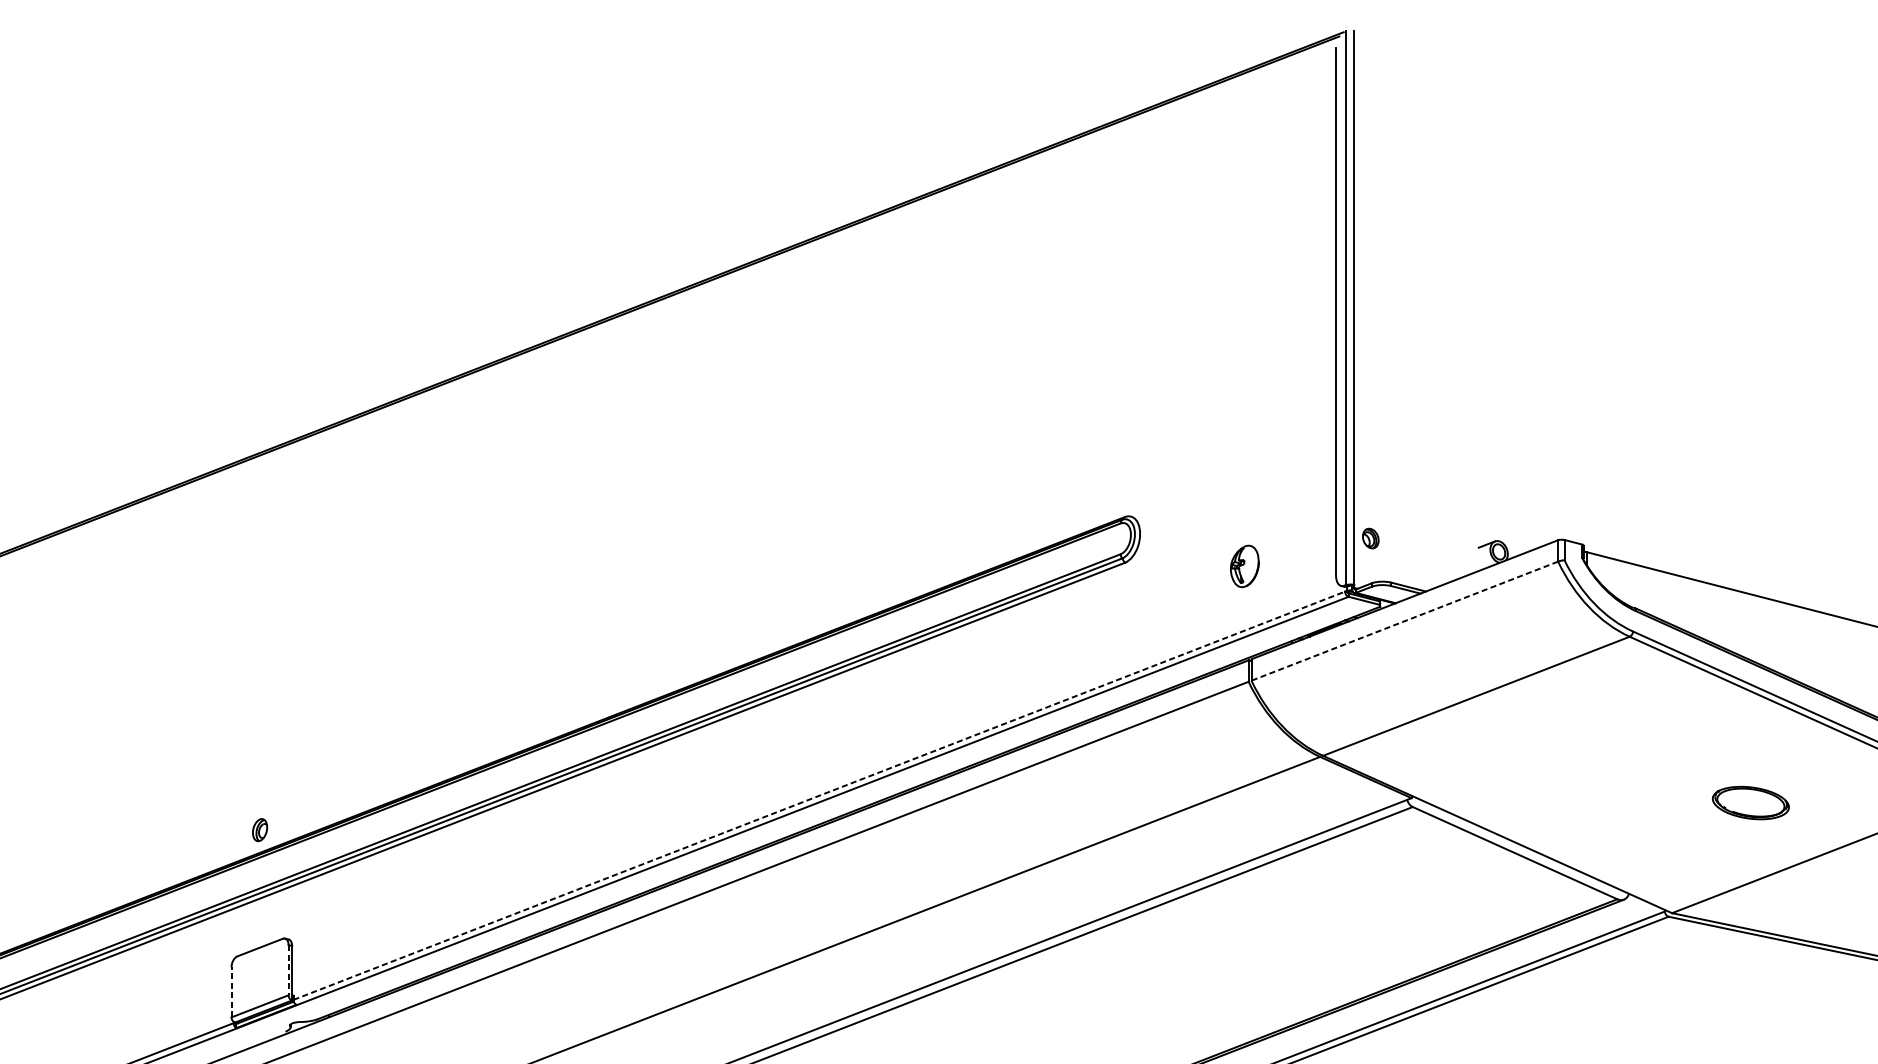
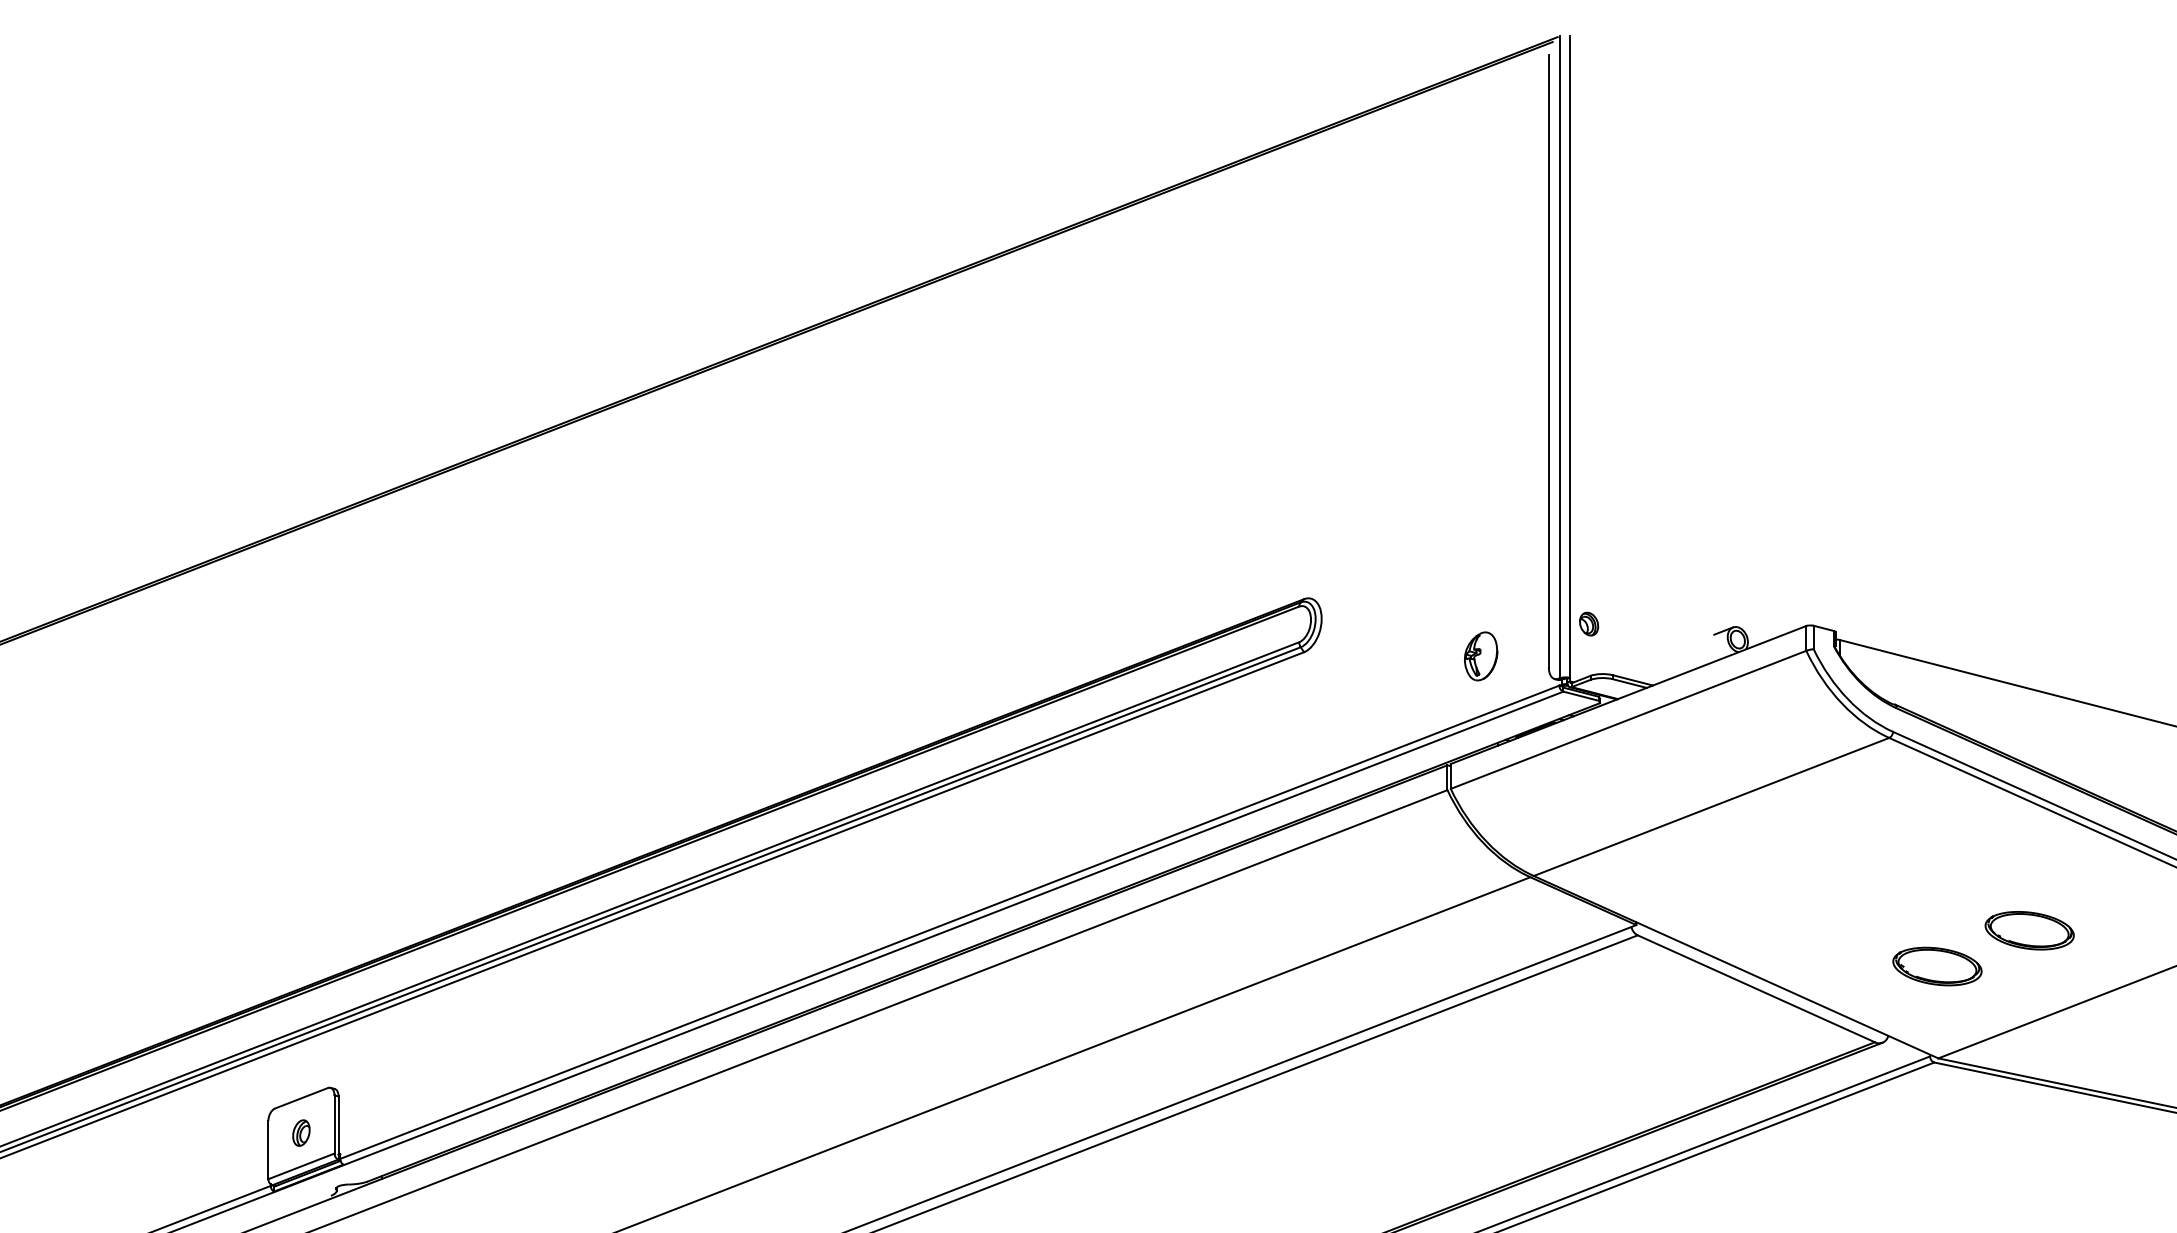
part: (1245, 566) -> (1481, 656), moved
line: (1404, 620) -> (1628, 719), dashed -> solid
line: (819, 795) -> (949, 922), dashed -> solid
part: (260, 829) -> (301, 1132), moved
part: (1671, 833) -> (1937, 966), added
line: (288, 970) -> (334, 1124), dashed -> solid
line: (231, 991) -> (268, 1149), dashed -> solid

